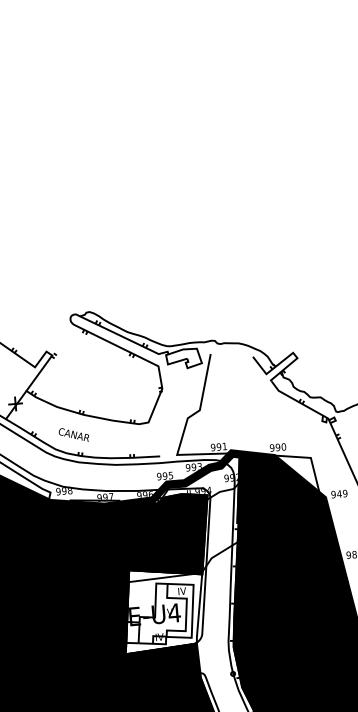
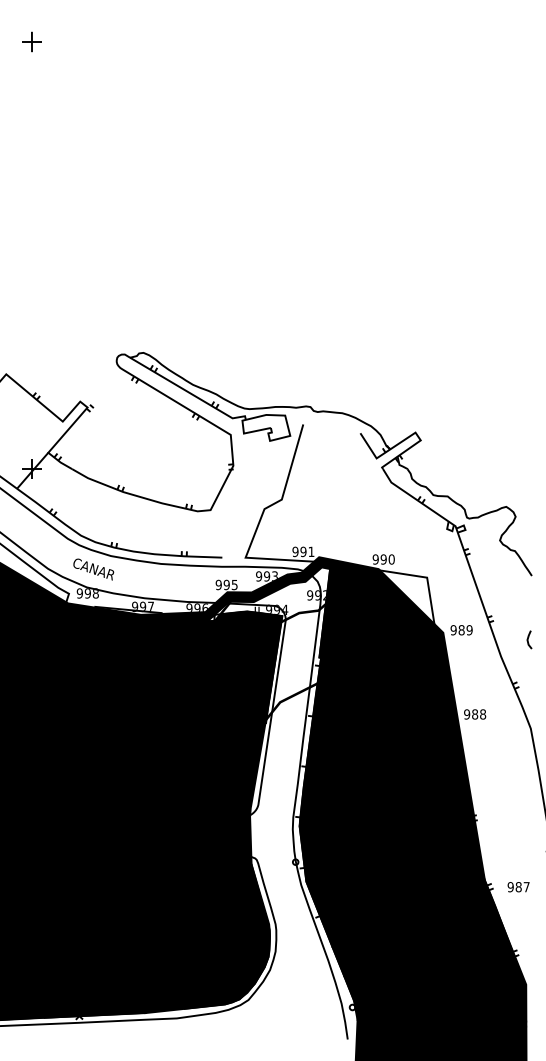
text: (73, 435) -> (93, 569), moved
text: (339, 494) -> (461, 630), 949 -> 989
fill: (163, 608) -> (208, 765), added

